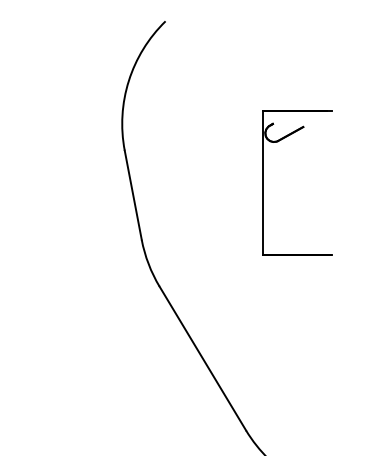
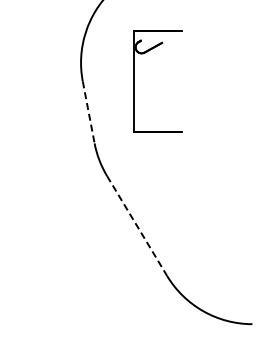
part: (263, 182) -> (134, 81), moved
line: (132, 195) -> (88, 112), solid -> dashed
line: (203, 359) -> (137, 226), solid -> dashed

